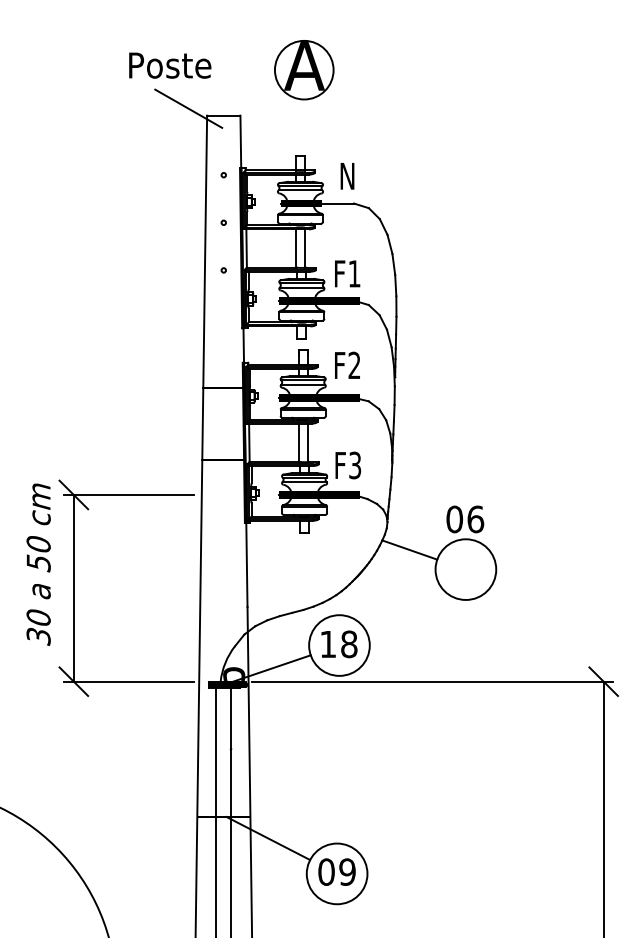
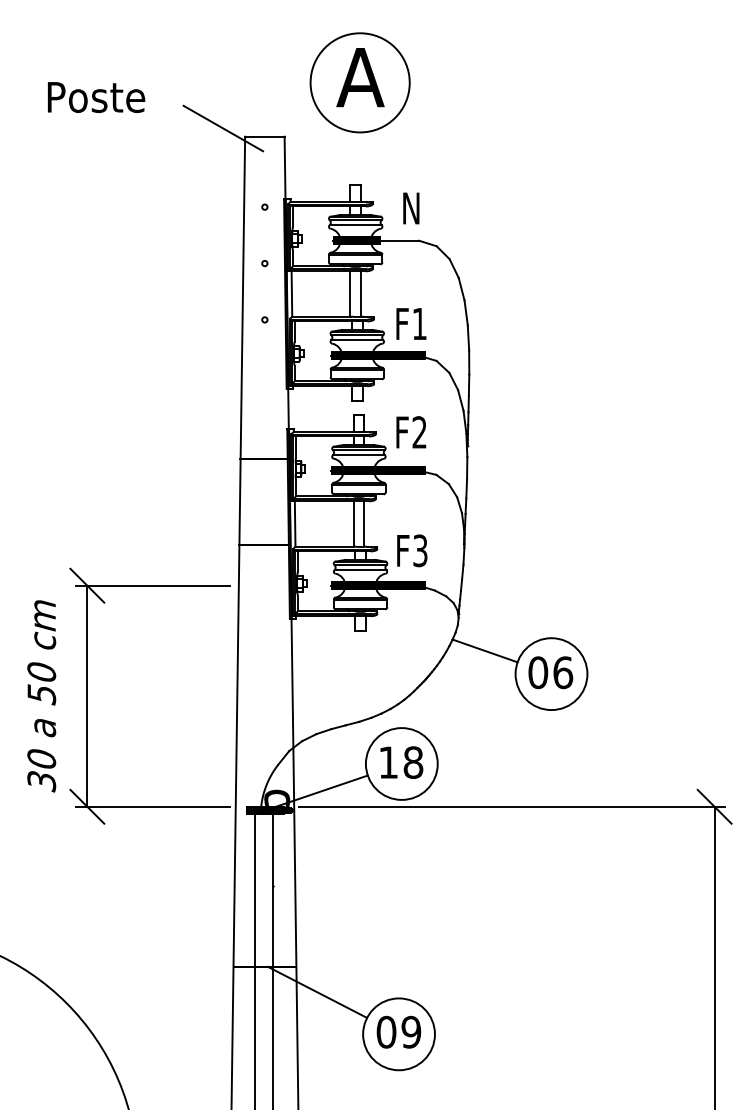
text: (170, 65) -> (96, 97), moved
circle: (303, 69) -> (359, 82), size x1.43
text: (465, 519) -> (550, 672), moved
text: (38, 564) -> (41, 696), moved

